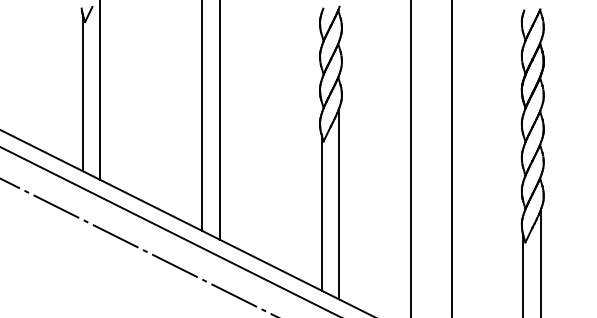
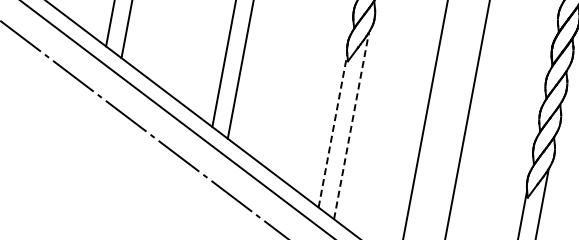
line: (338, 204) -> (351, 126), solid -> dashed
line: (321, 212) -> (332, 130), solid -> dashed

